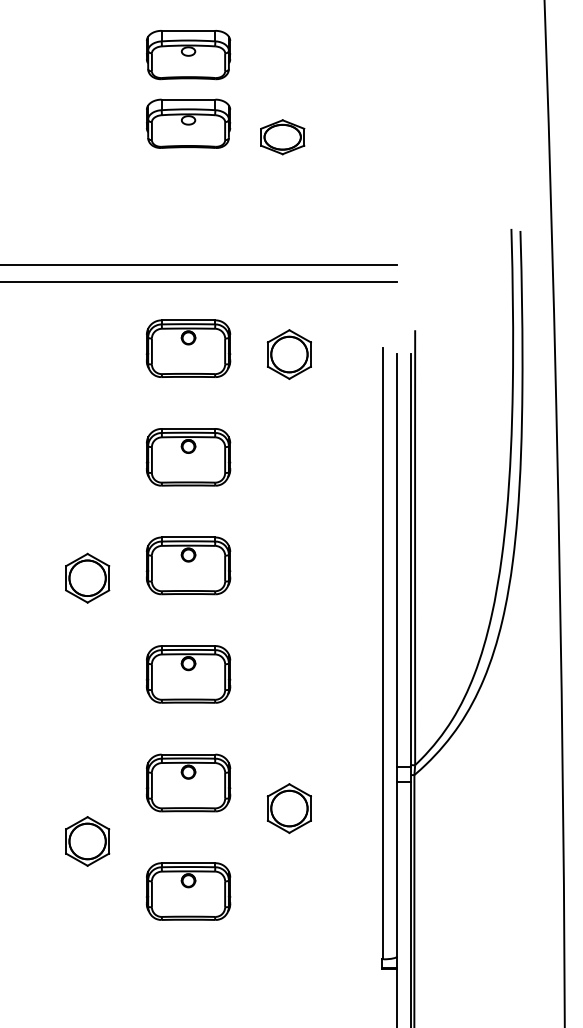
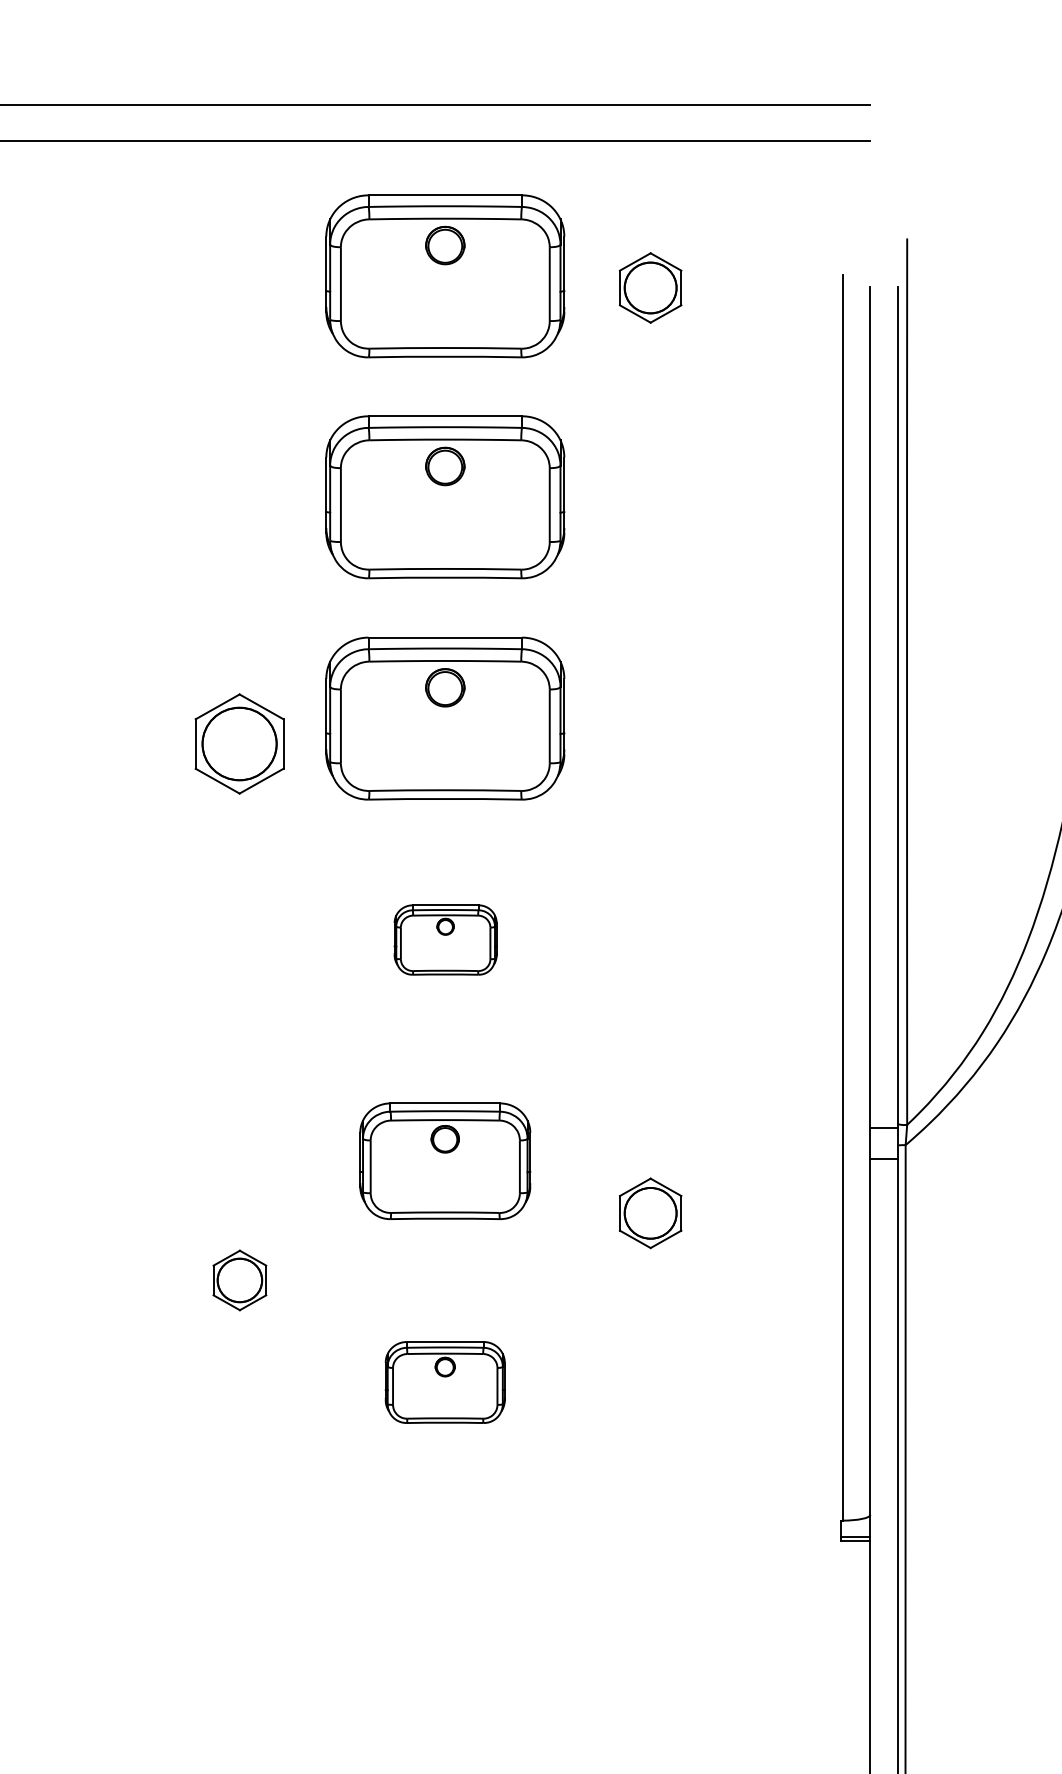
part: (188, 348) -> (445, 275), size x1.4
part: (288, 354) -> (649, 287), size x0.7
part: (188, 457) -> (445, 497), size x1.4
part: (188, 565) -> (445, 717), size x1.4
part: (188, 674) -> (445, 940), size x0.6
part: (288, 808) -> (649, 1213), size x0.7
part: (87, 841) -> (239, 1280), size x0.6
part: (188, 891) -> (445, 1382), size x0.7

